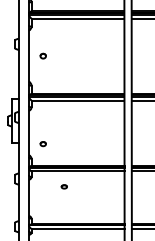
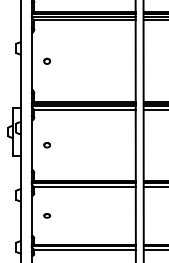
part: (42, 144) -> (46, 145), moved
part: (63, 186) -> (46, 215), moved

